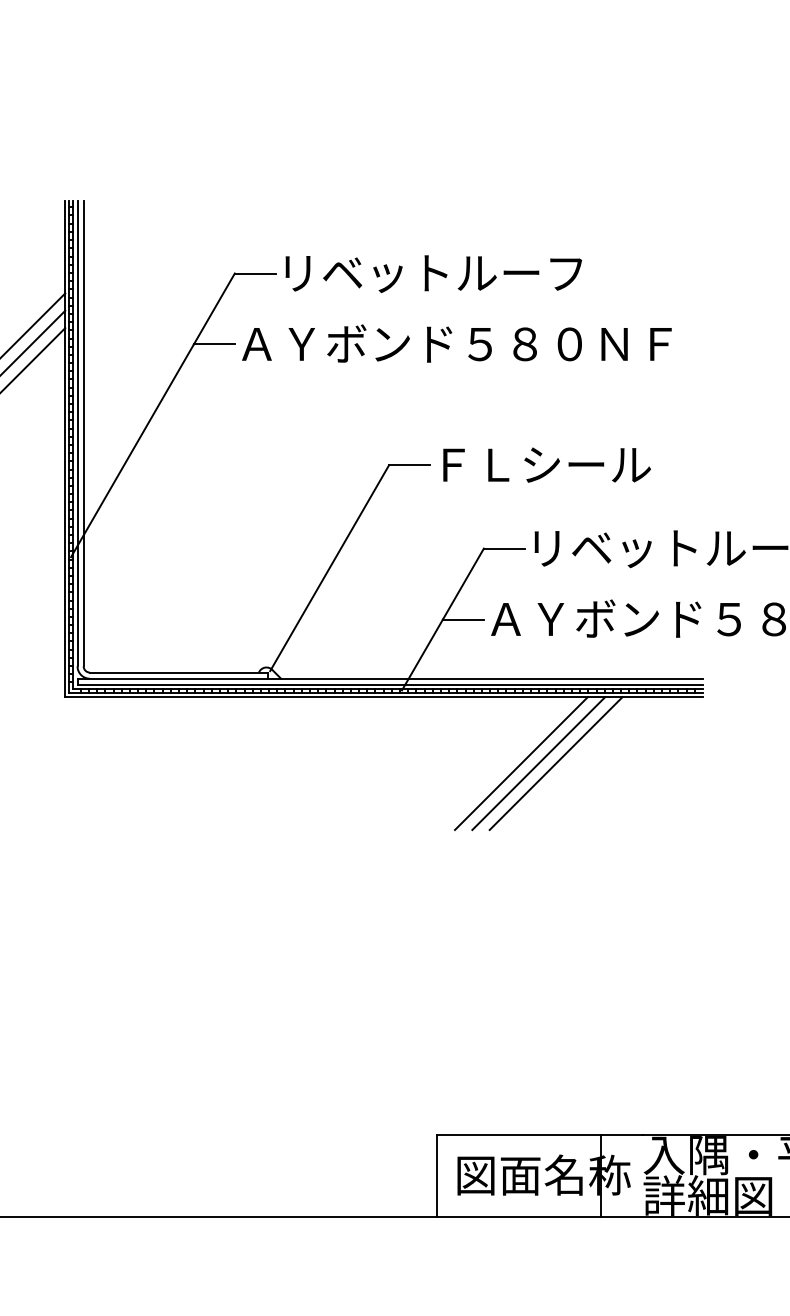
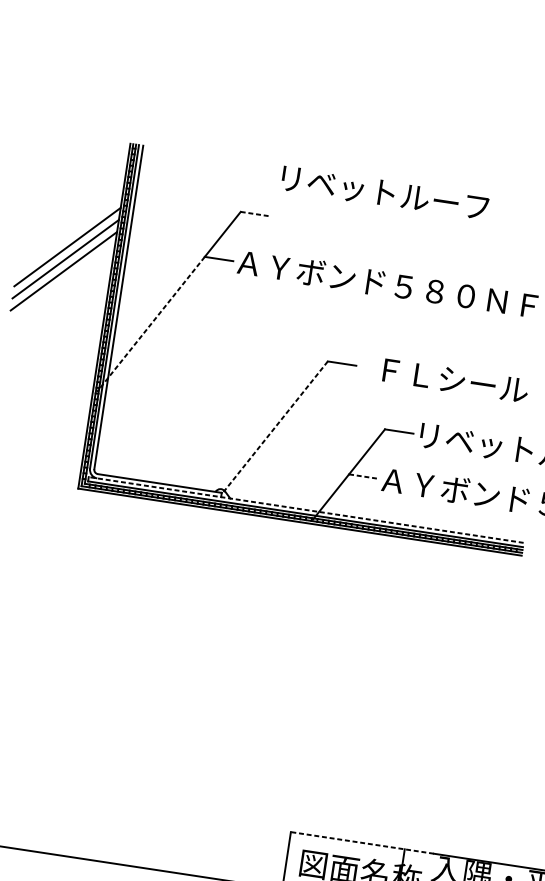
line: (255, 273) -> (255, 214), solid -> dashed
text: (433, 273) -> (384, 193), moved
line: (132, 450) -> (150, 324), solid -> dashed
text: (546, 464) -> (455, 380), moved
line: (329, 568) -> (275, 426), solid -> dashed
line: (463, 619) -> (363, 476), solid -> dashed
line: (390, 678) -> (306, 509), solid -> dashed
line: (520, 763) -> (387, 582), removed
line: (538, 763) -> (400, 584), removed
line: (555, 763) -> (412, 586), removed
line: (540, 1134) -> (362, 842), solid -> dashed

